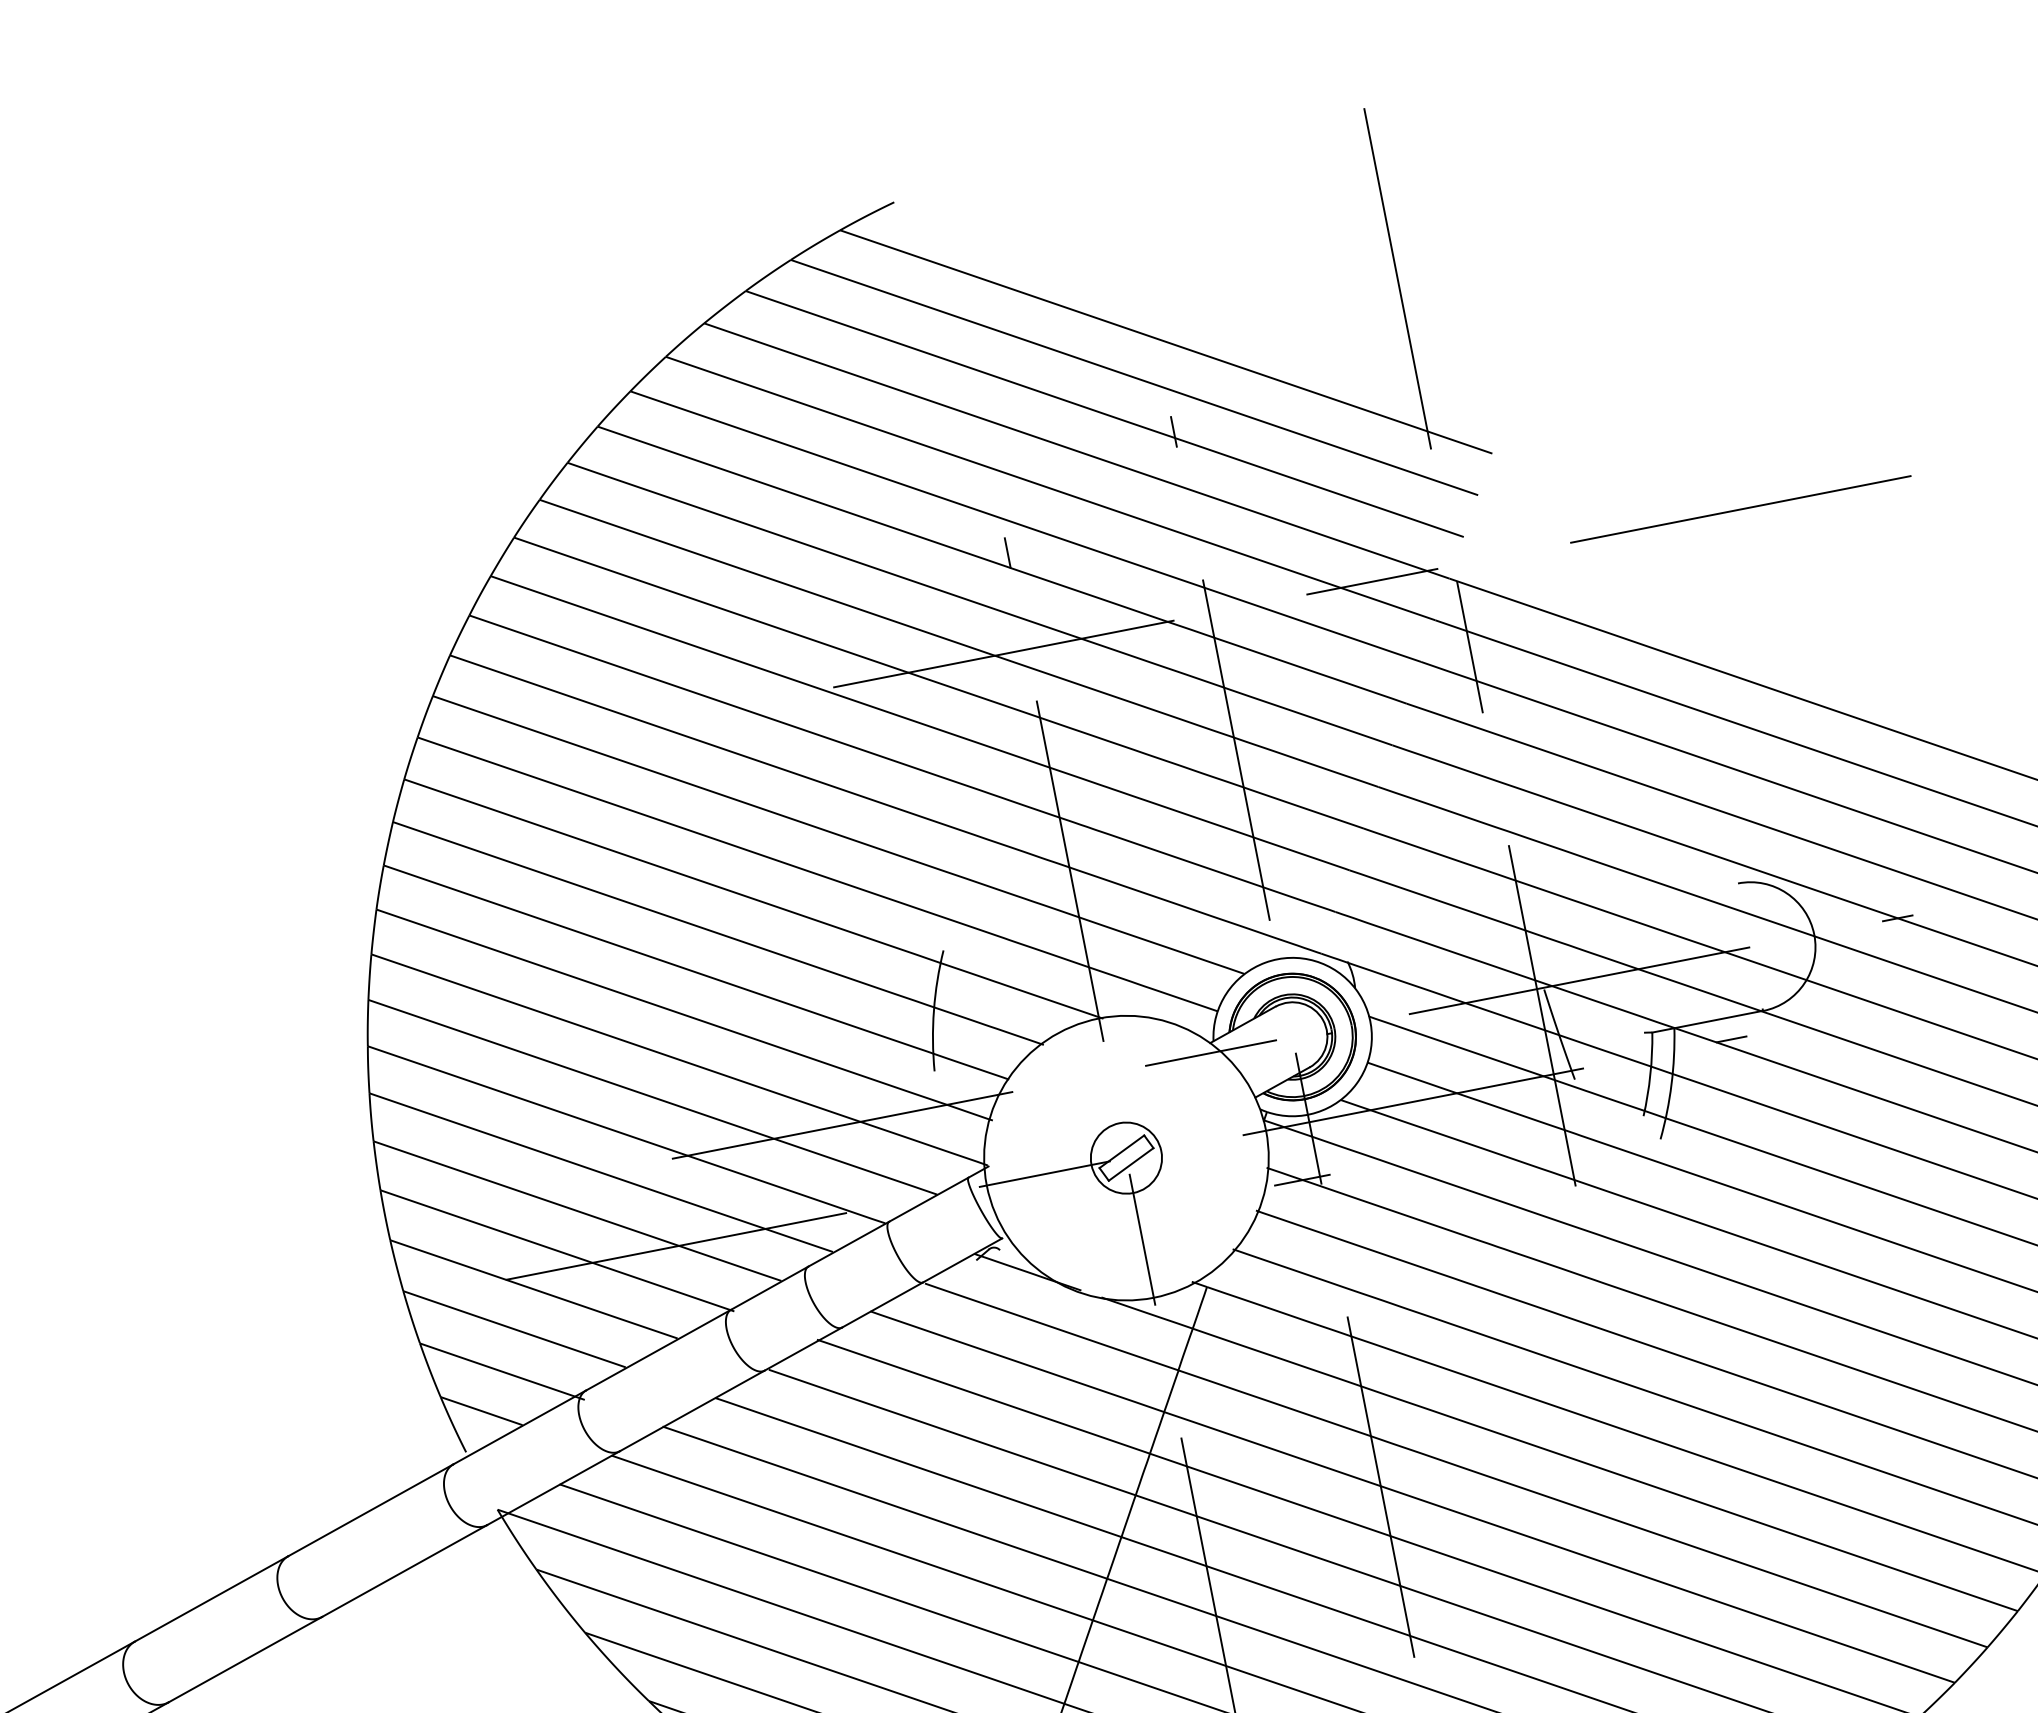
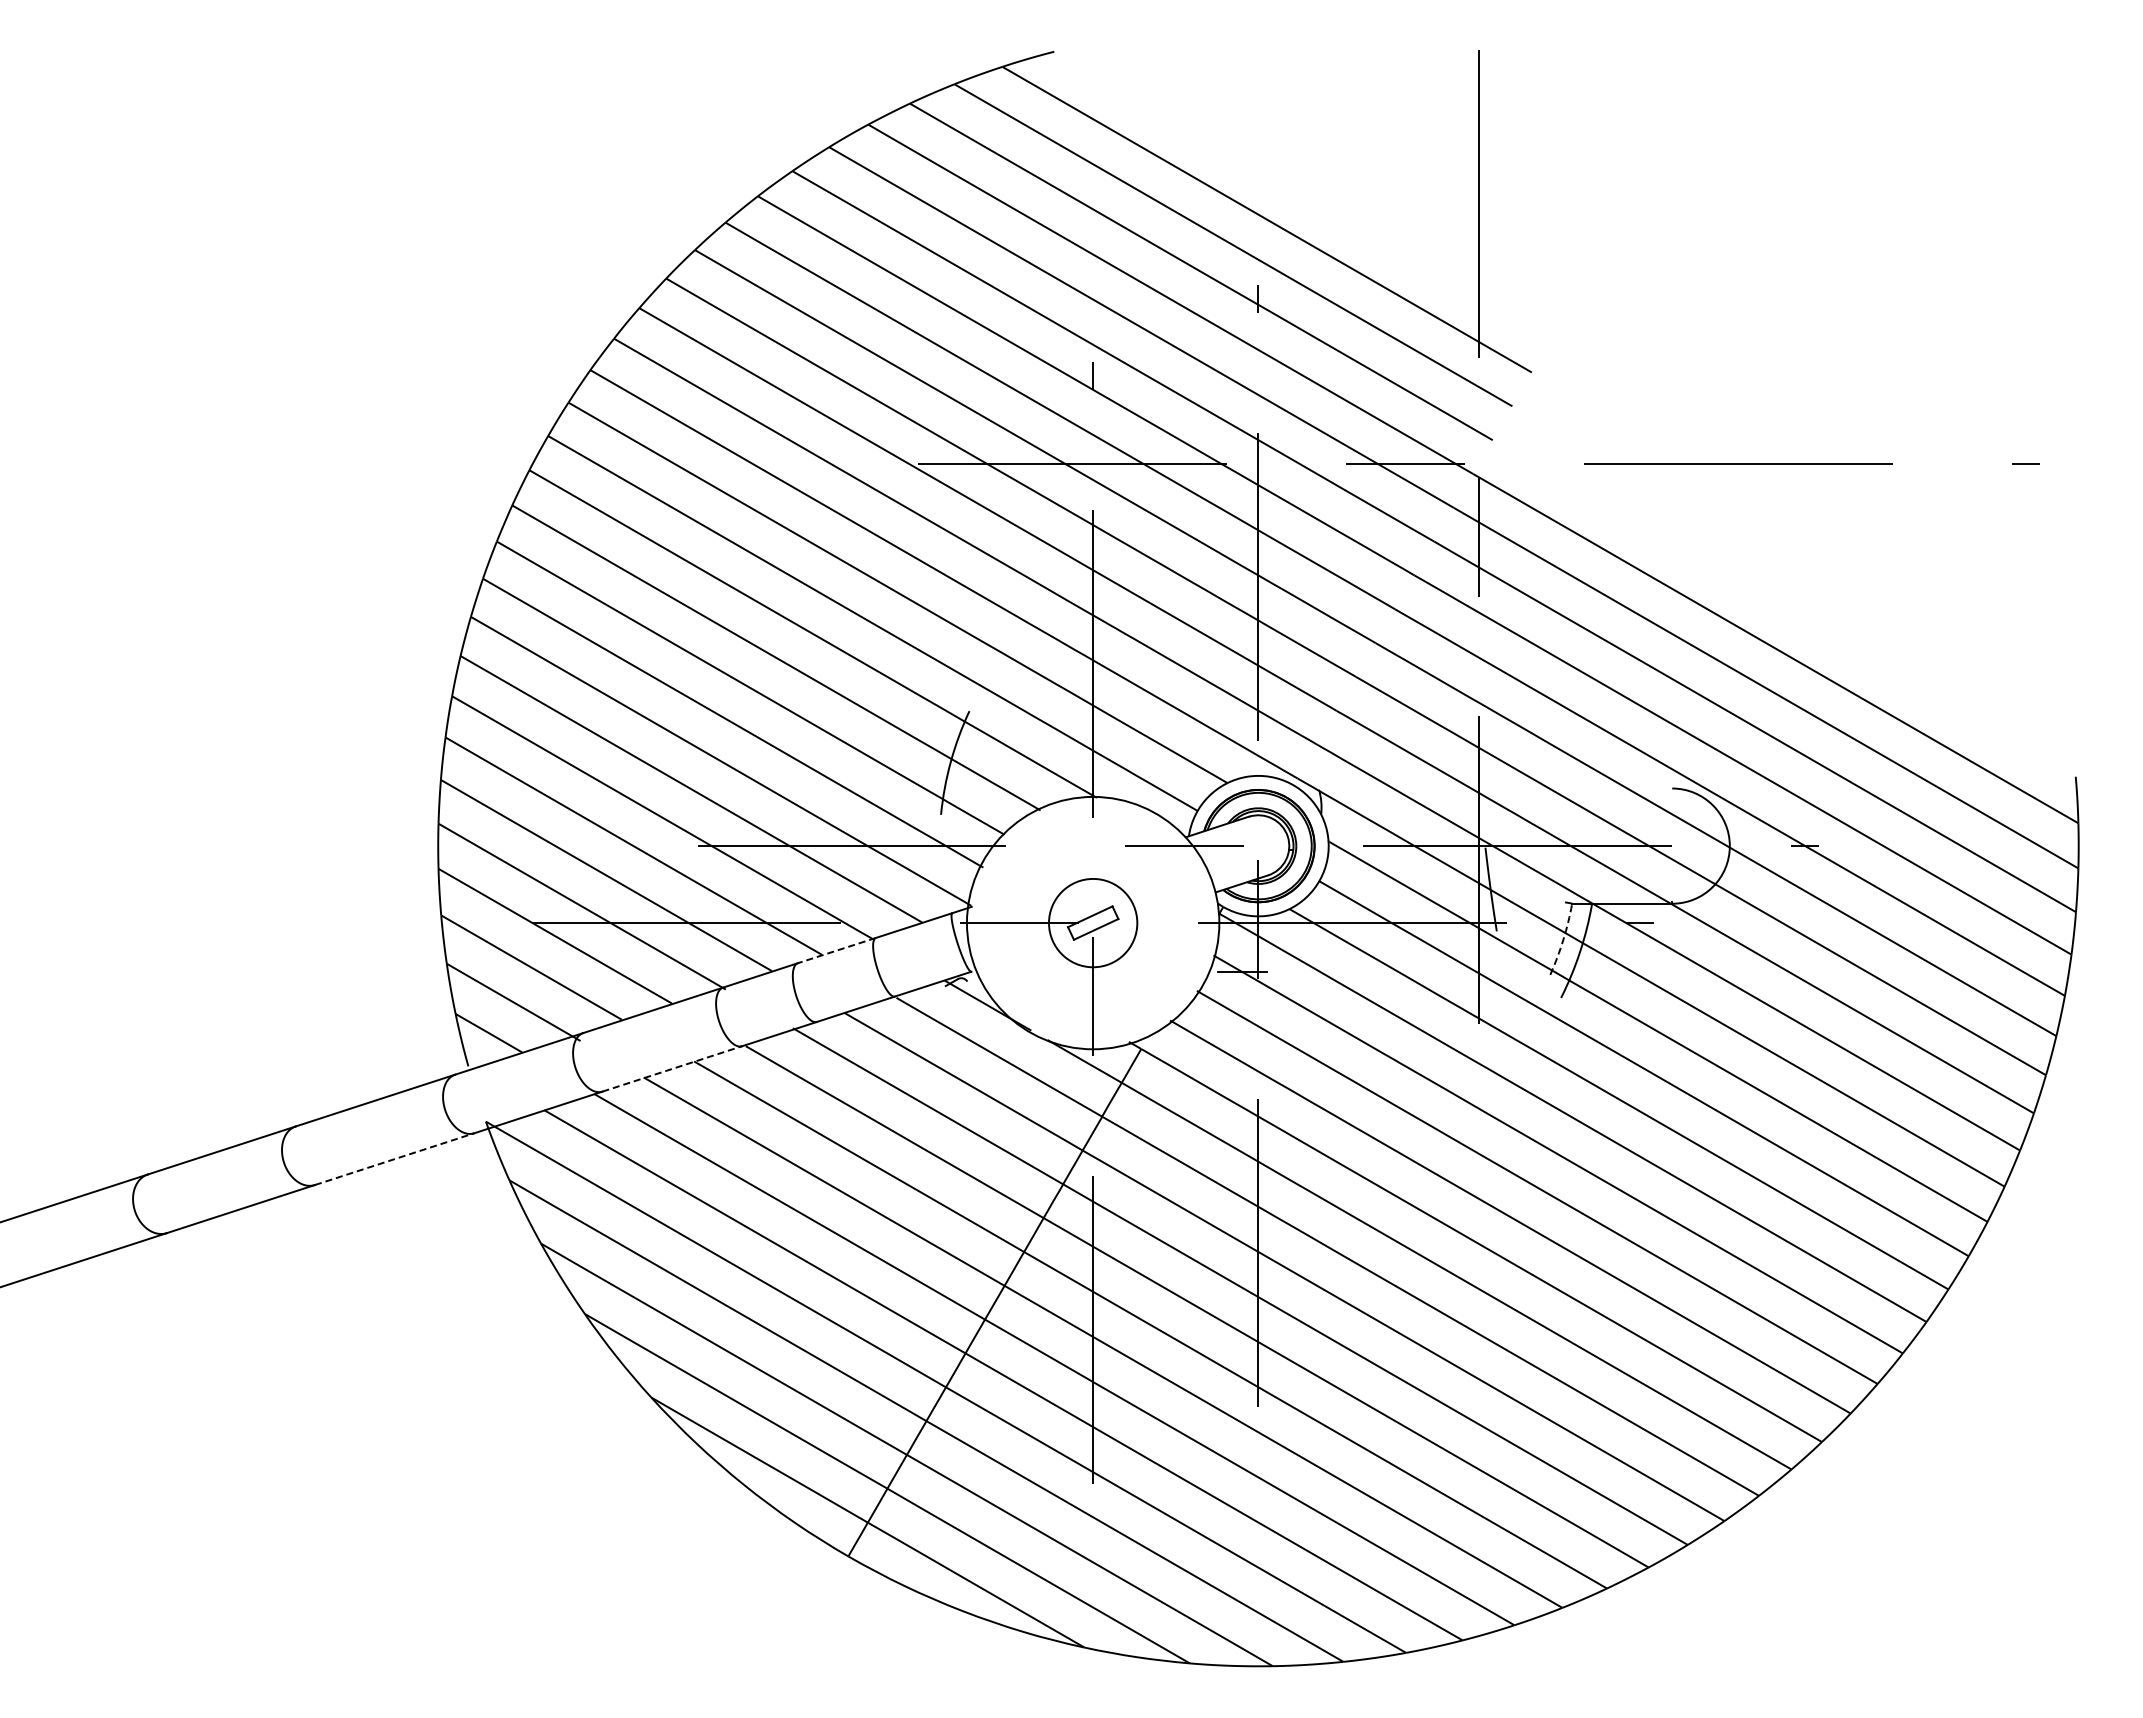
arc: (1650, 1074) -> (1563, 939), solid -> dashed
circle: (1125, 1157) -> (1092, 922), size x1.4
line: (848, 1244) -> (836, 950), solid -> dashed
line: (692, 1410) -> (672, 1068), solid -> dashed
line: (404, 1571) -> (394, 1159), solid -> dashed

